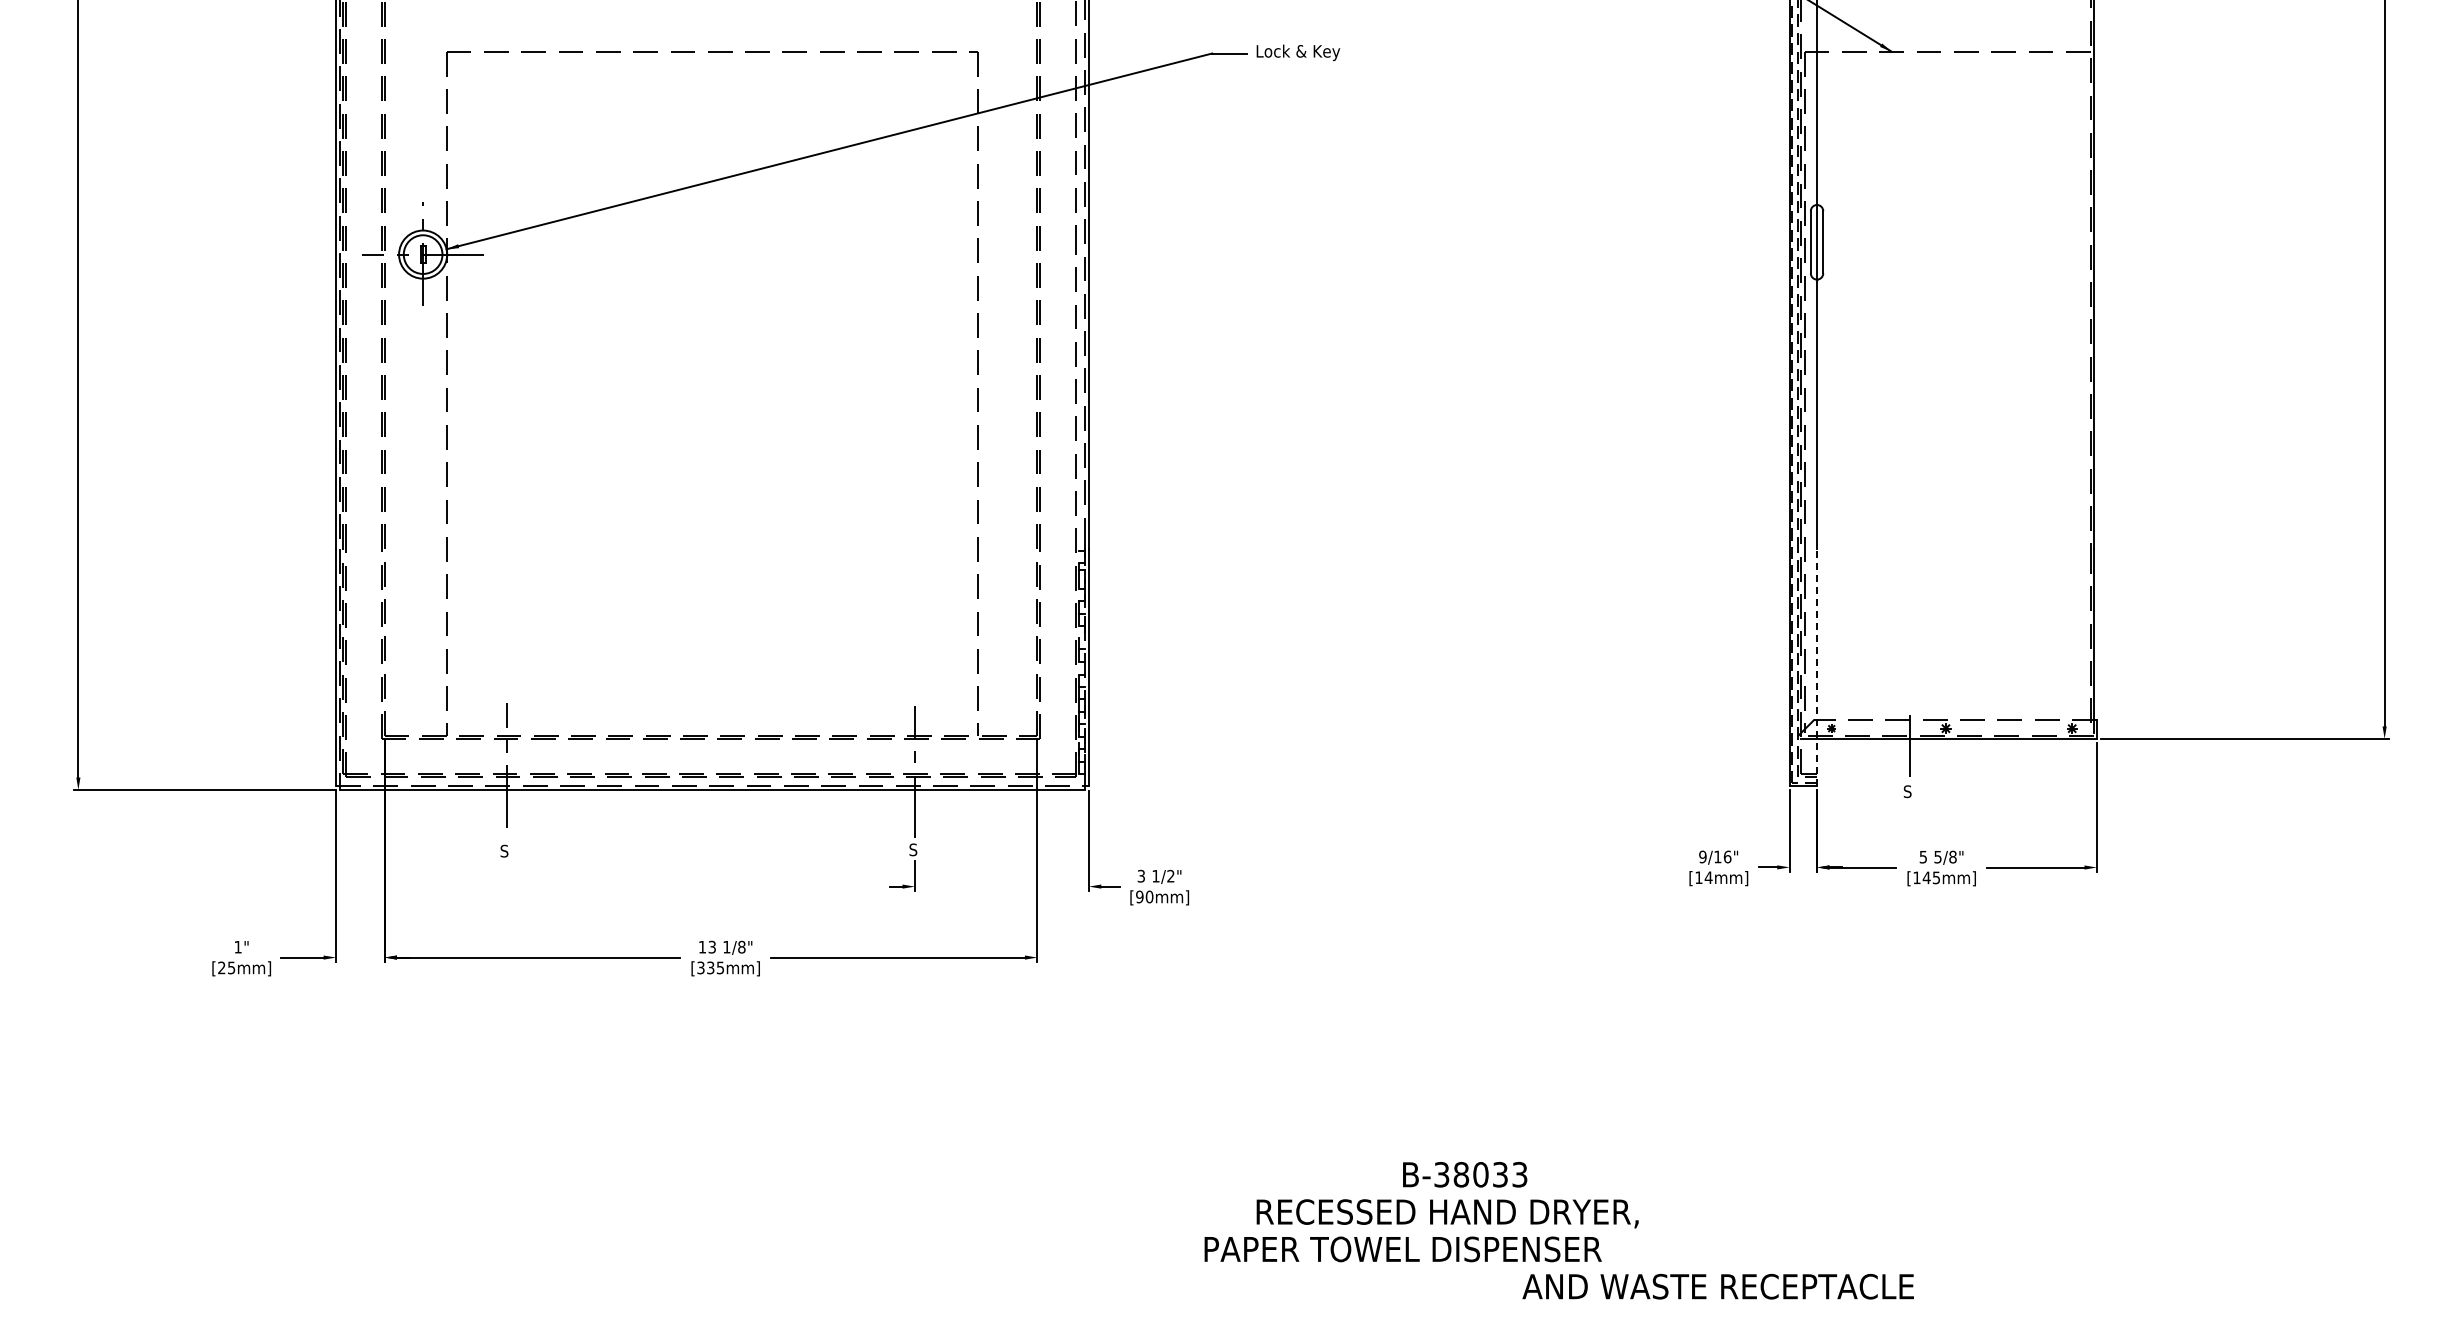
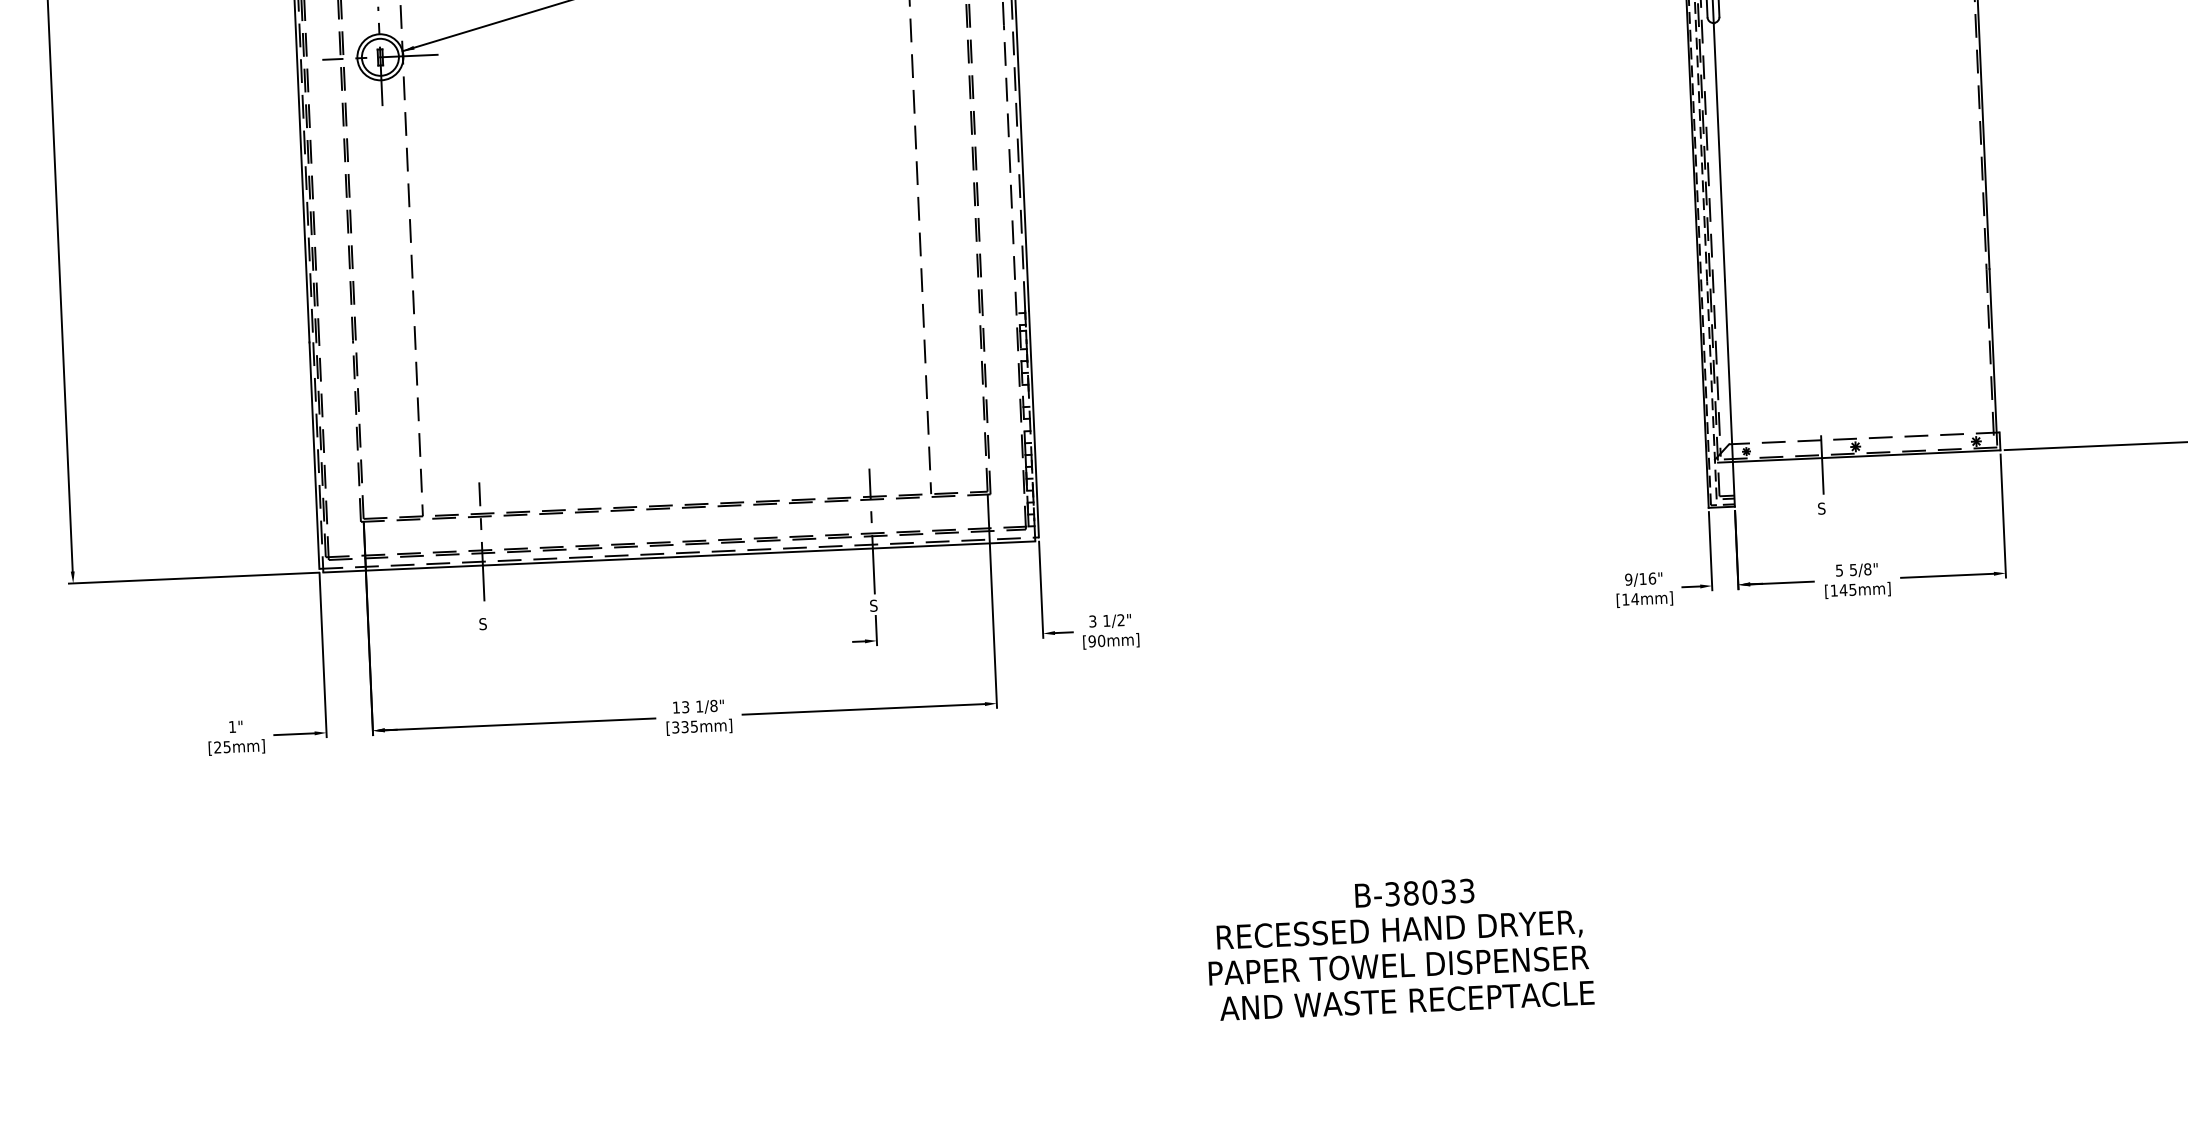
line: (1817, 666) -> (1730, 392), dashed -> solid
text: (1402, 1249) -> (1398, 965), moved
text: (1717, 1286) -> (1406, 1000), moved

